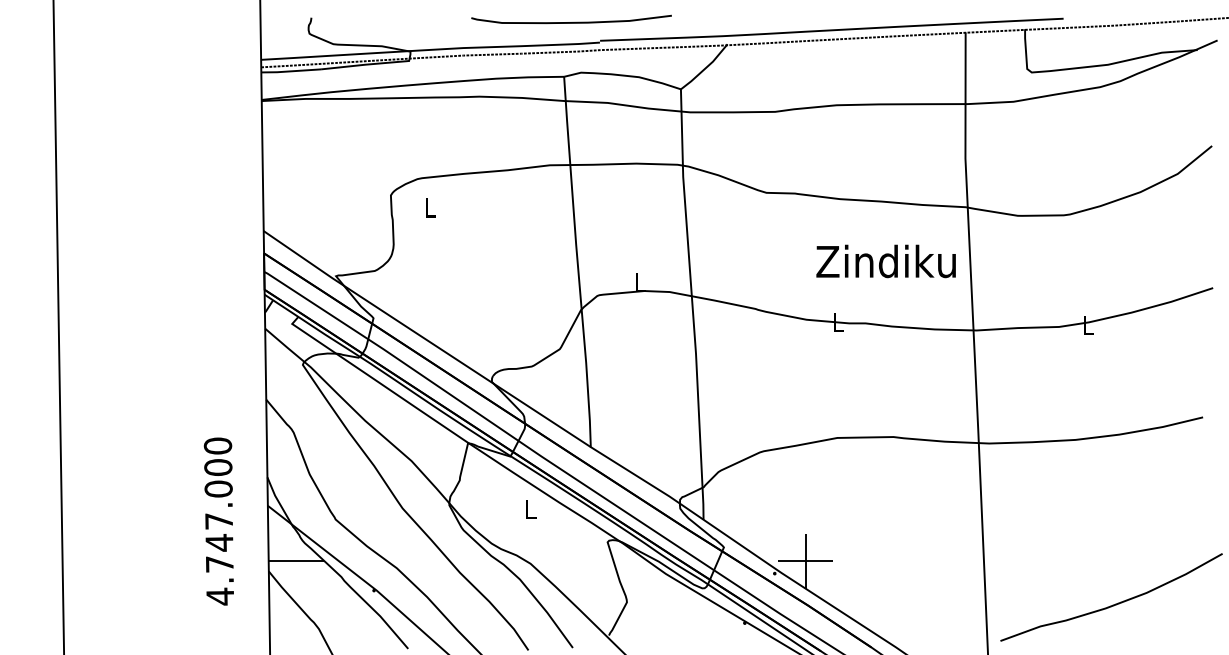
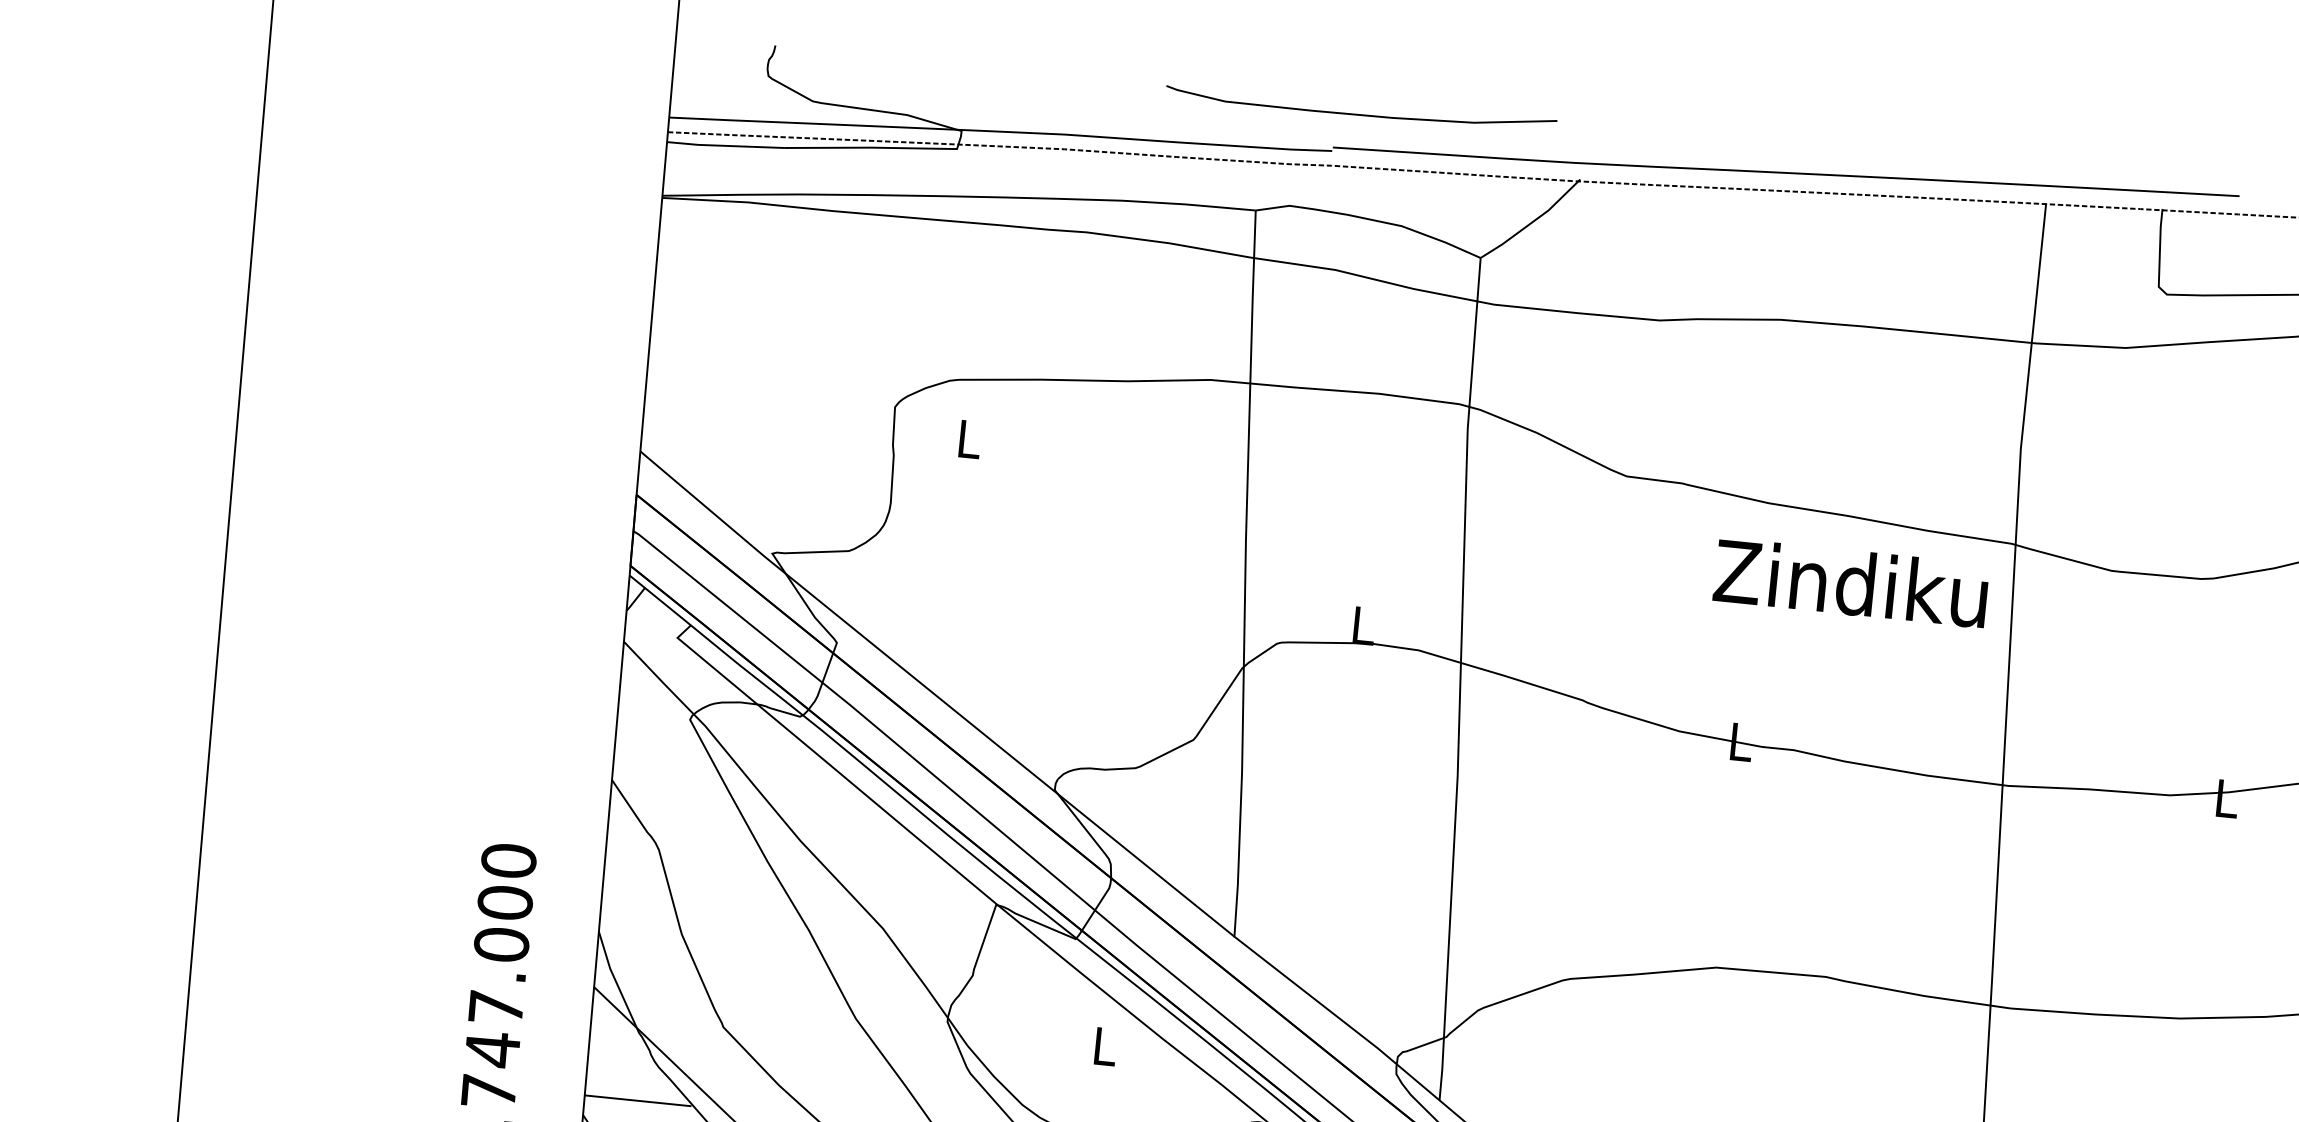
curve: (571, 22) -> (1360, 114), moved
text: (885, 261) -> (1849, 582), moved

